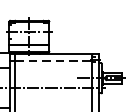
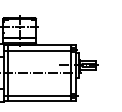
line: (53, 60) -> (39, 50), dashed -> solid

